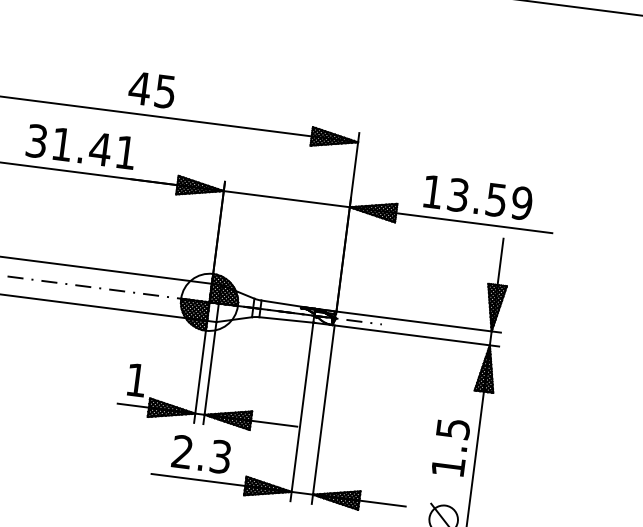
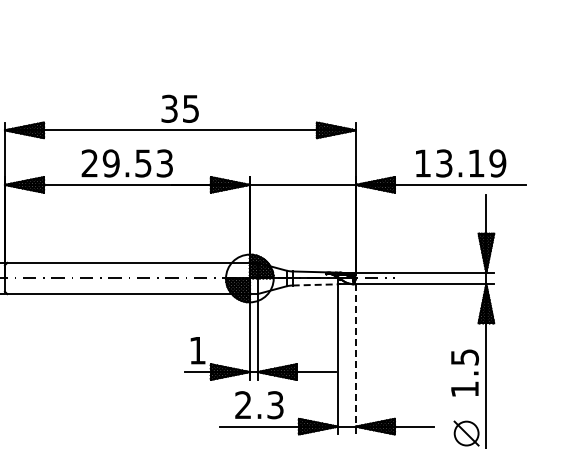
text: (139, 87) -> (169, 108), 45 -> 35
text: (80, 146) -> (126, 163), 31.41 -> 29.53
text: (496, 200) -> (476, 163), 13.59 -> 13.19
line: (286, 319) -> (315, 284), solid -> dashed
line: (322, 413) -> (355, 358), solid -> dashed

